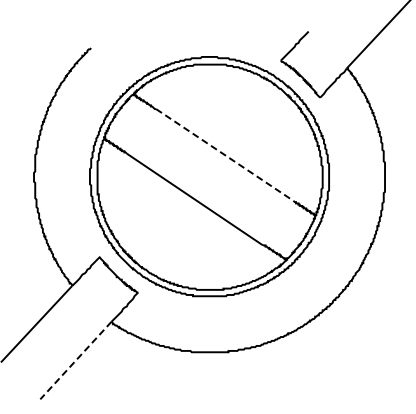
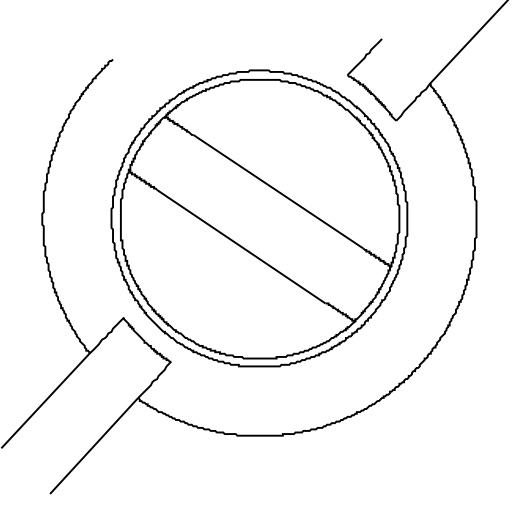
line: (224, 154) -> (277, 191), dashed -> solid
line: (75, 360) -> (93, 445), dashed -> solid

